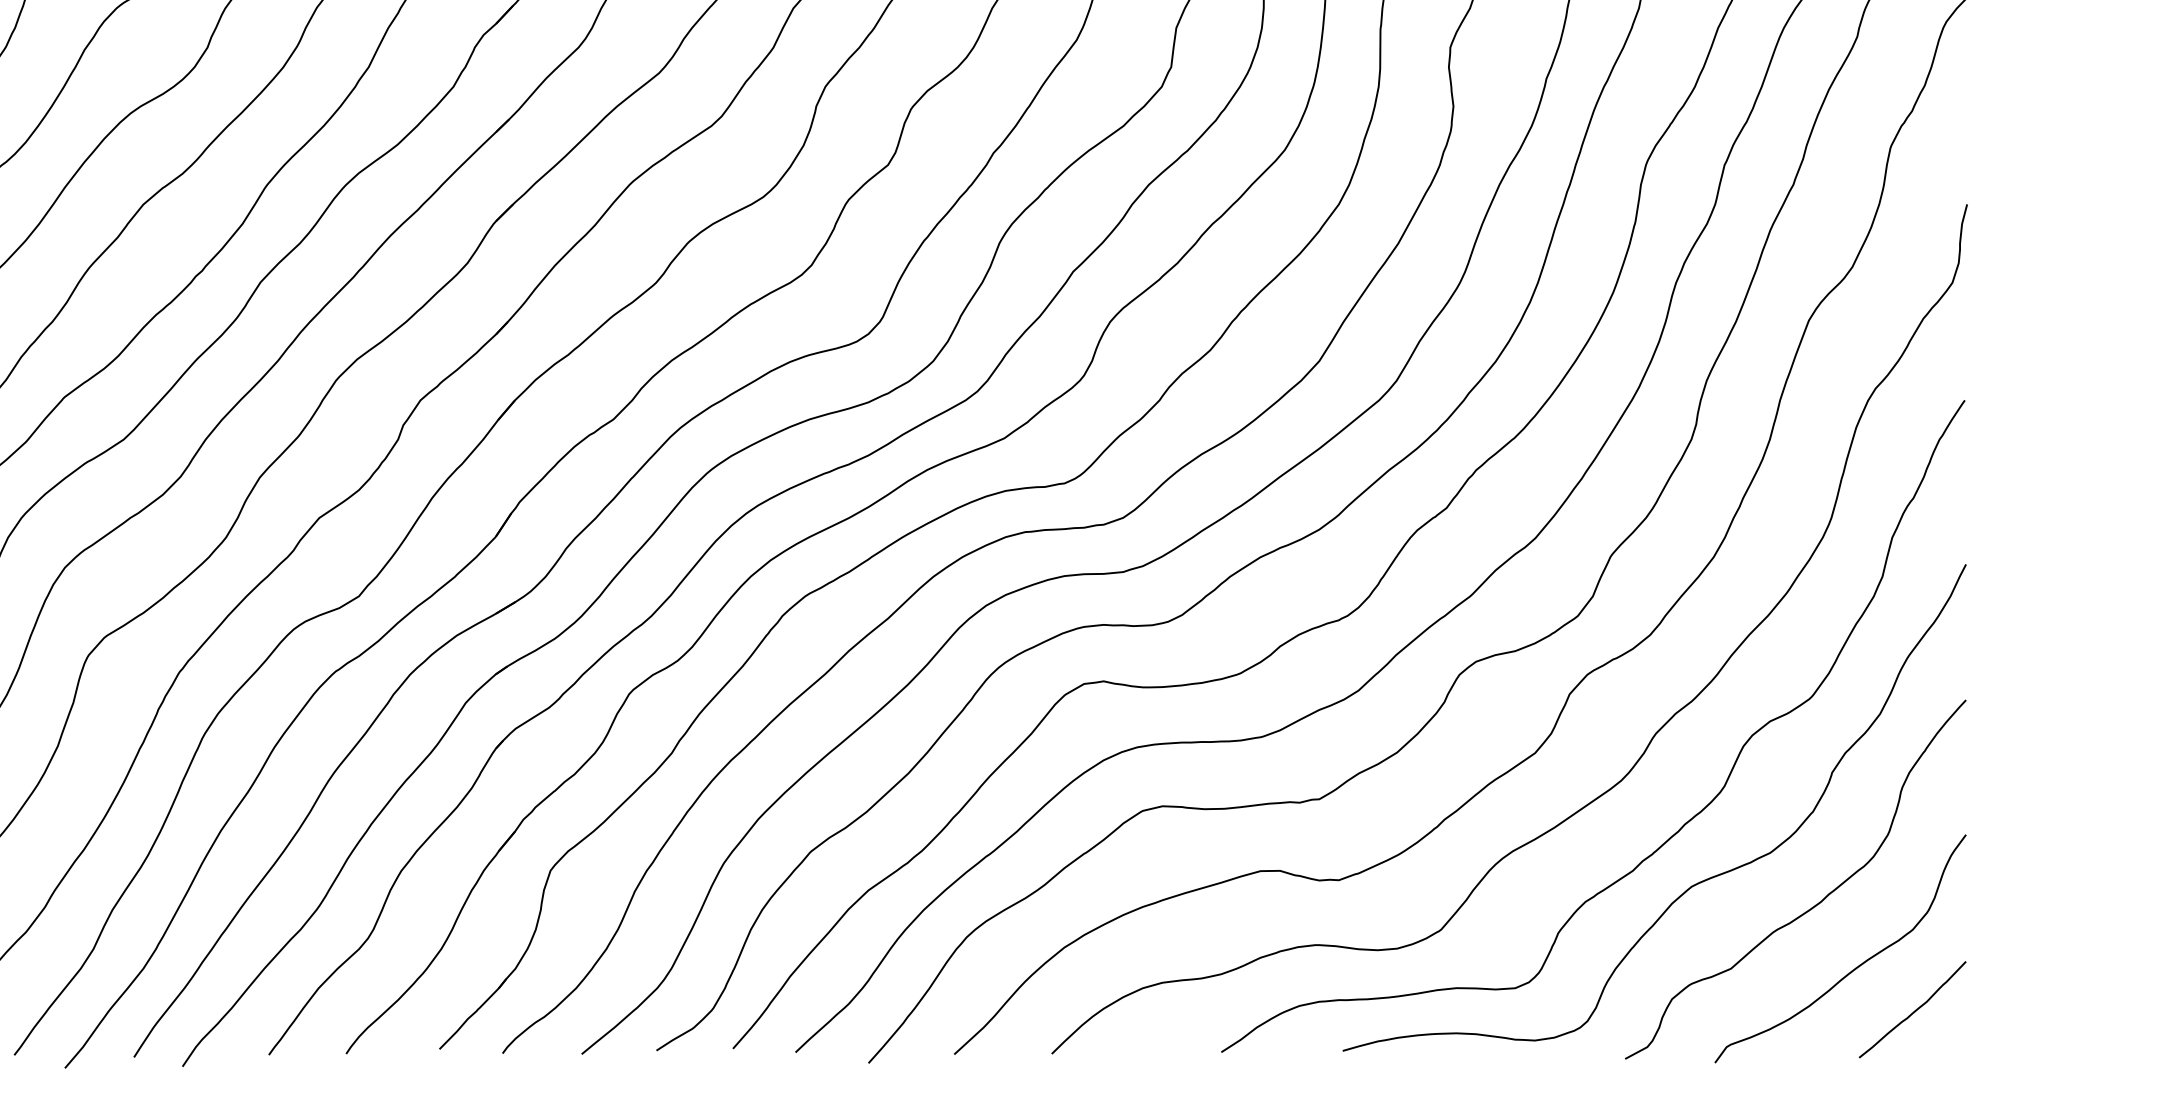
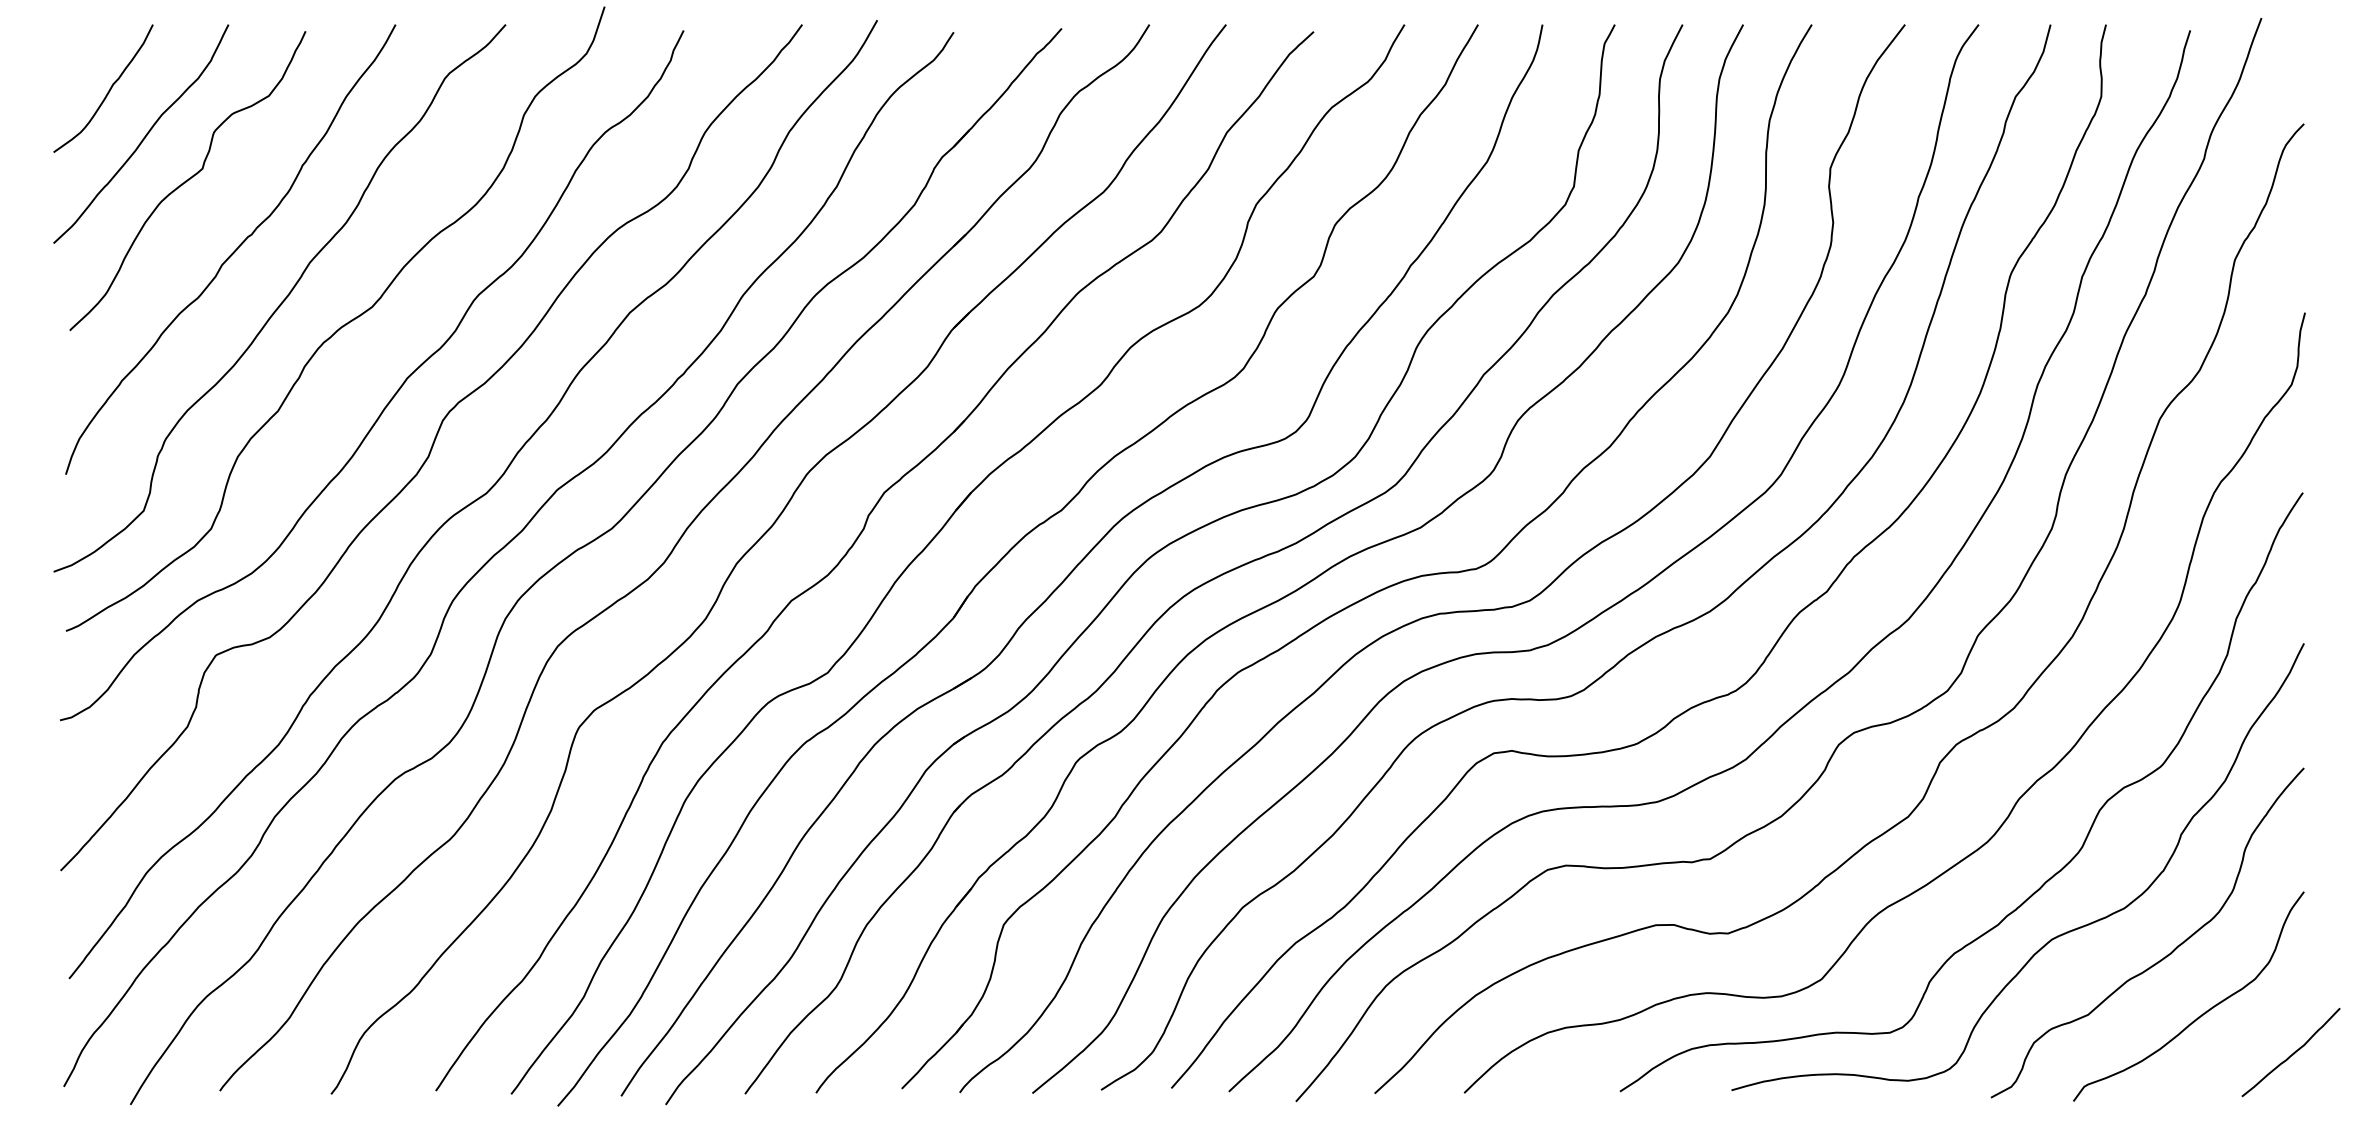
curve: (1914, 1010) -> (2292, 1053), moved

